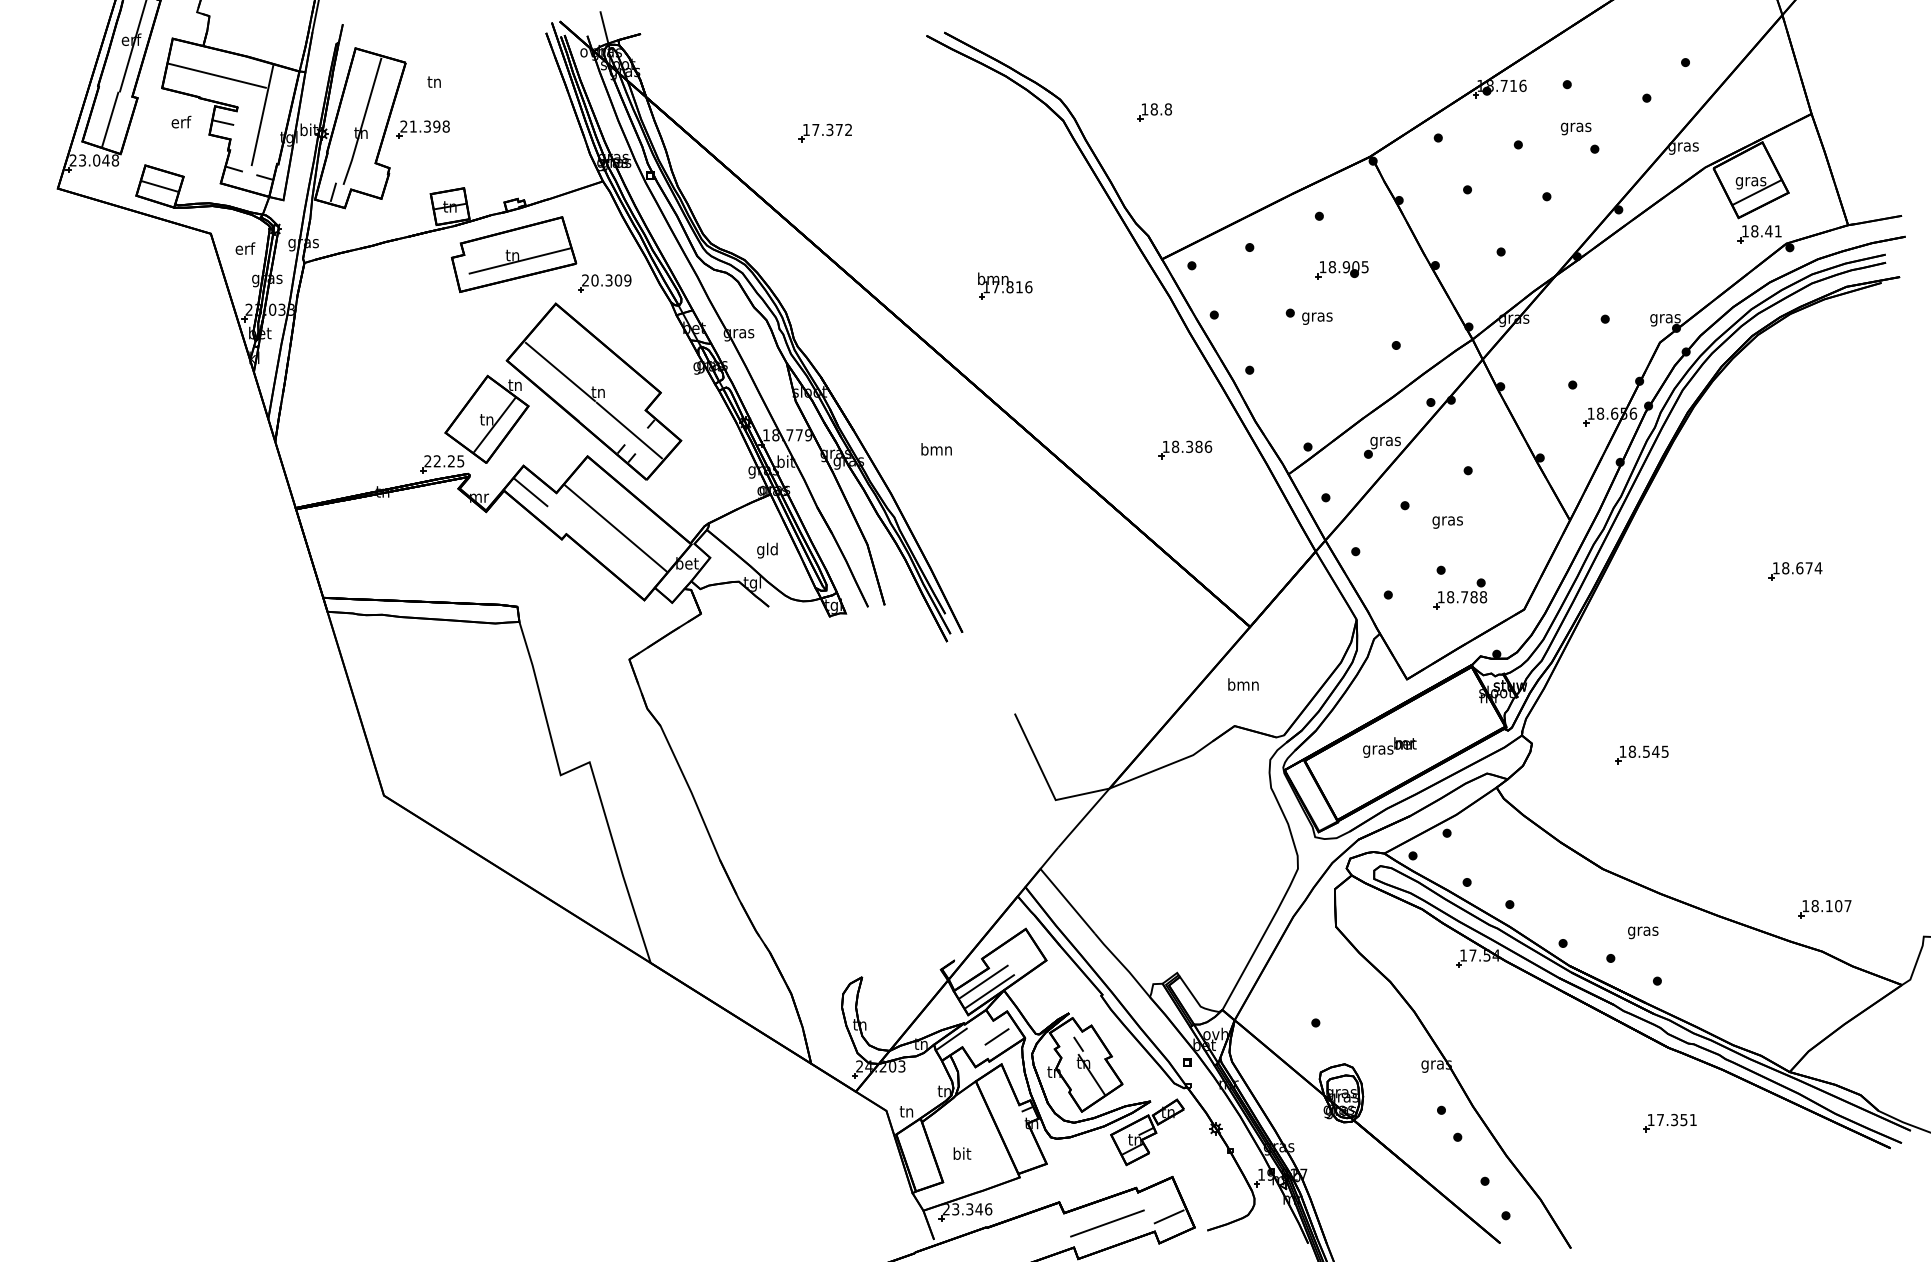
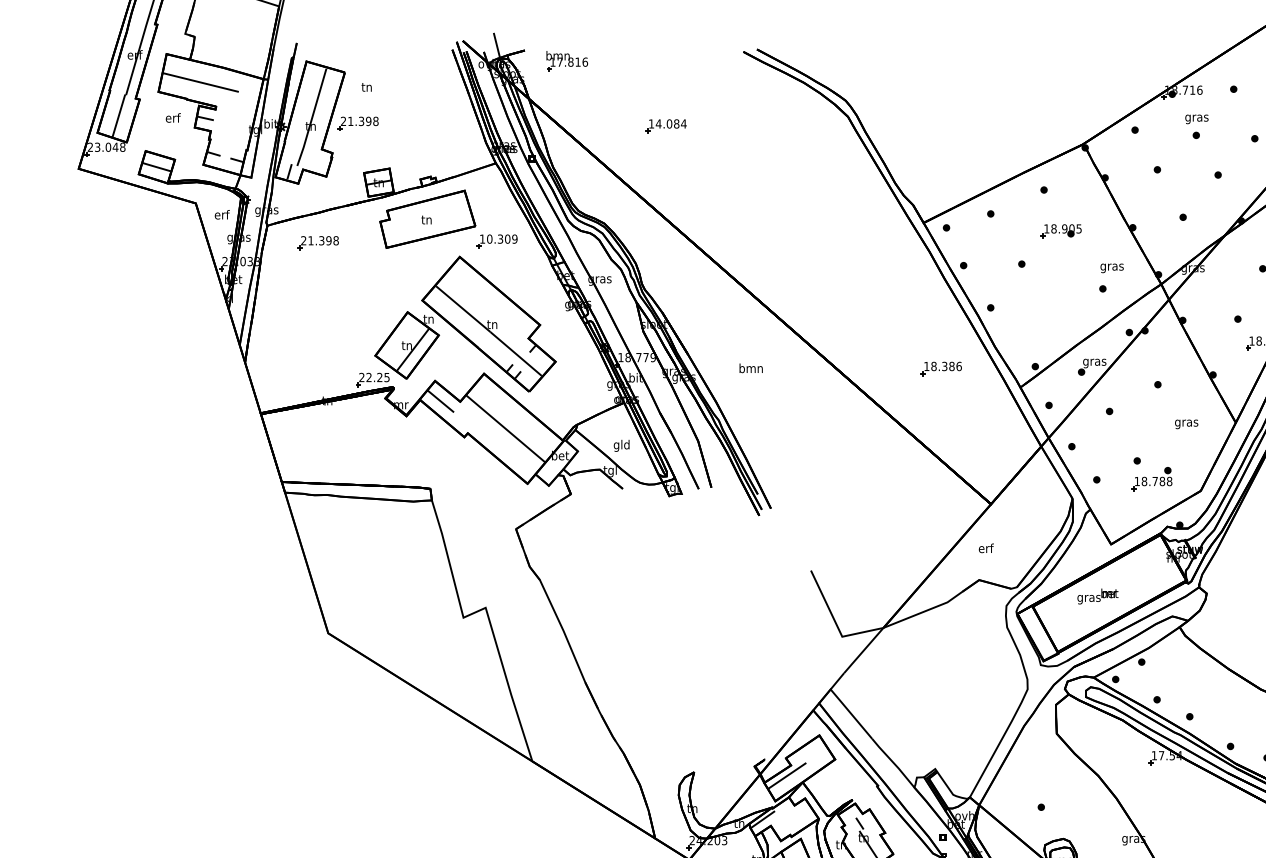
part: (1154, 112) -> (917, 110), removed
line: (262, 115) -> (235, 112), removed
text: (1576, 128) -> (1197, 119), moved
text: (832, 129) -> (671, 123), 17.372 -> 14.084
line: (519, 260) -> (431, 223), removed
text: (585, 280) -> (482, 239), 20.309 -> 10.309
part: (370, 285) -> (317, 242), added
part: (1005, 285) -> (567, 60), moved
text: (1317, 318) -> (1112, 268), moved
text: (1447, 522) -> (1186, 424), moved
text: (1243, 684) -> (985, 548), bmn -> erf
line: (989, 991) -> (791, 783), removed
line: (996, 1036) -> (796, 817), removed

